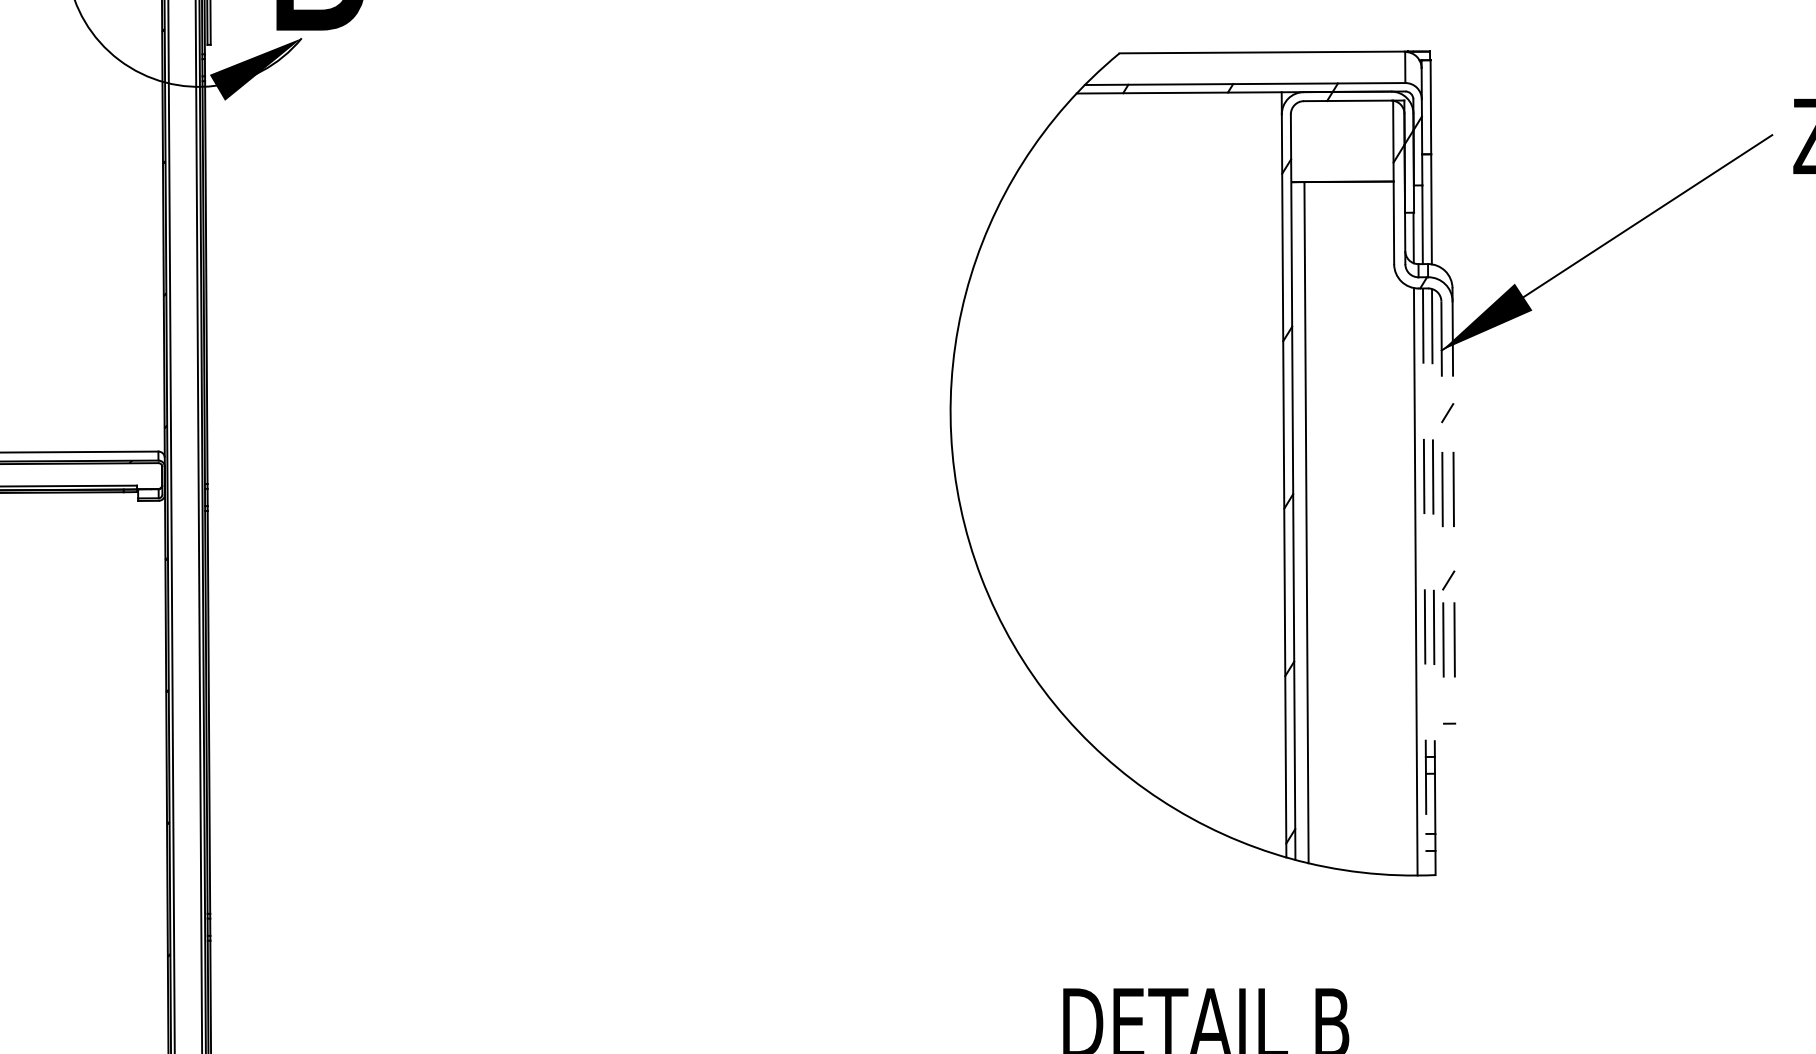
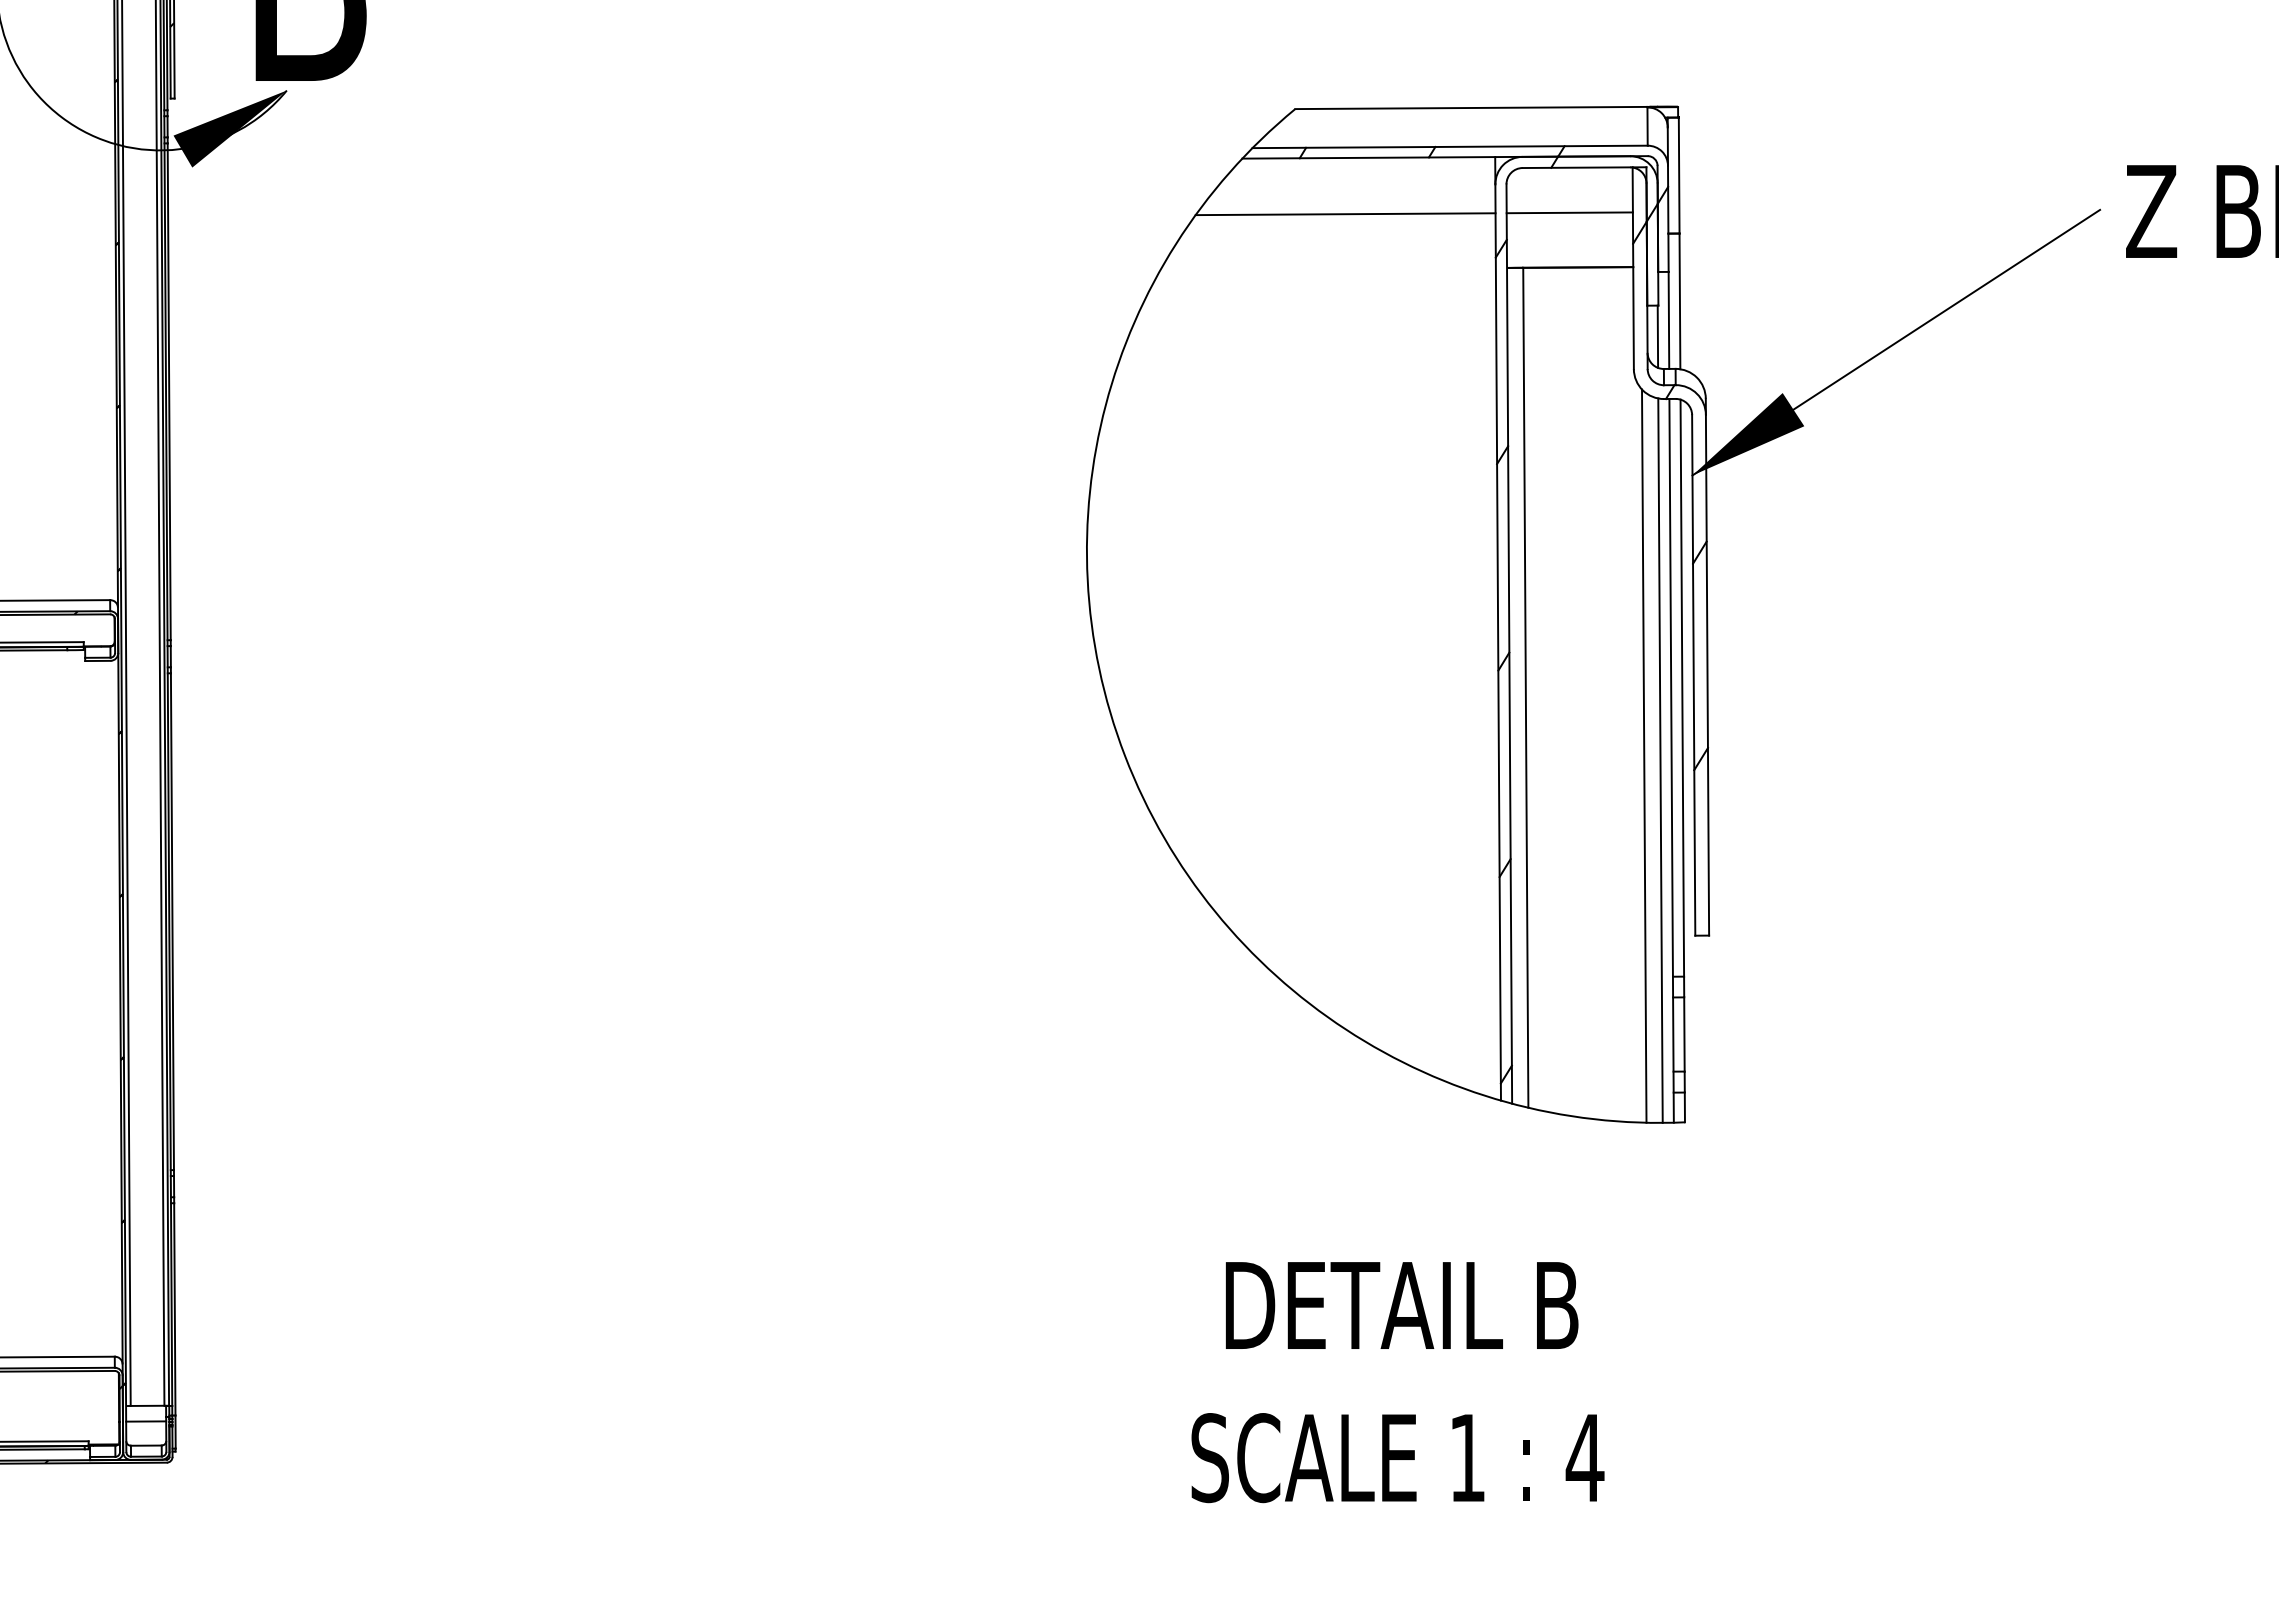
line: (1341, 137) -> (1569, 212), added
line: (1160, 138) -> (1345, 214), added
line: (1442, 512) -> (1693, 675), dashed -> solid
line: (1453, 512) -> (1707, 675), dashed -> solid
line: (1433, 523) -> (1682, 688), dashed -> solid
line: (1402, 577) -> (1644, 755), added
line: (1424, 581) -> (1671, 760), dashed -> solid

